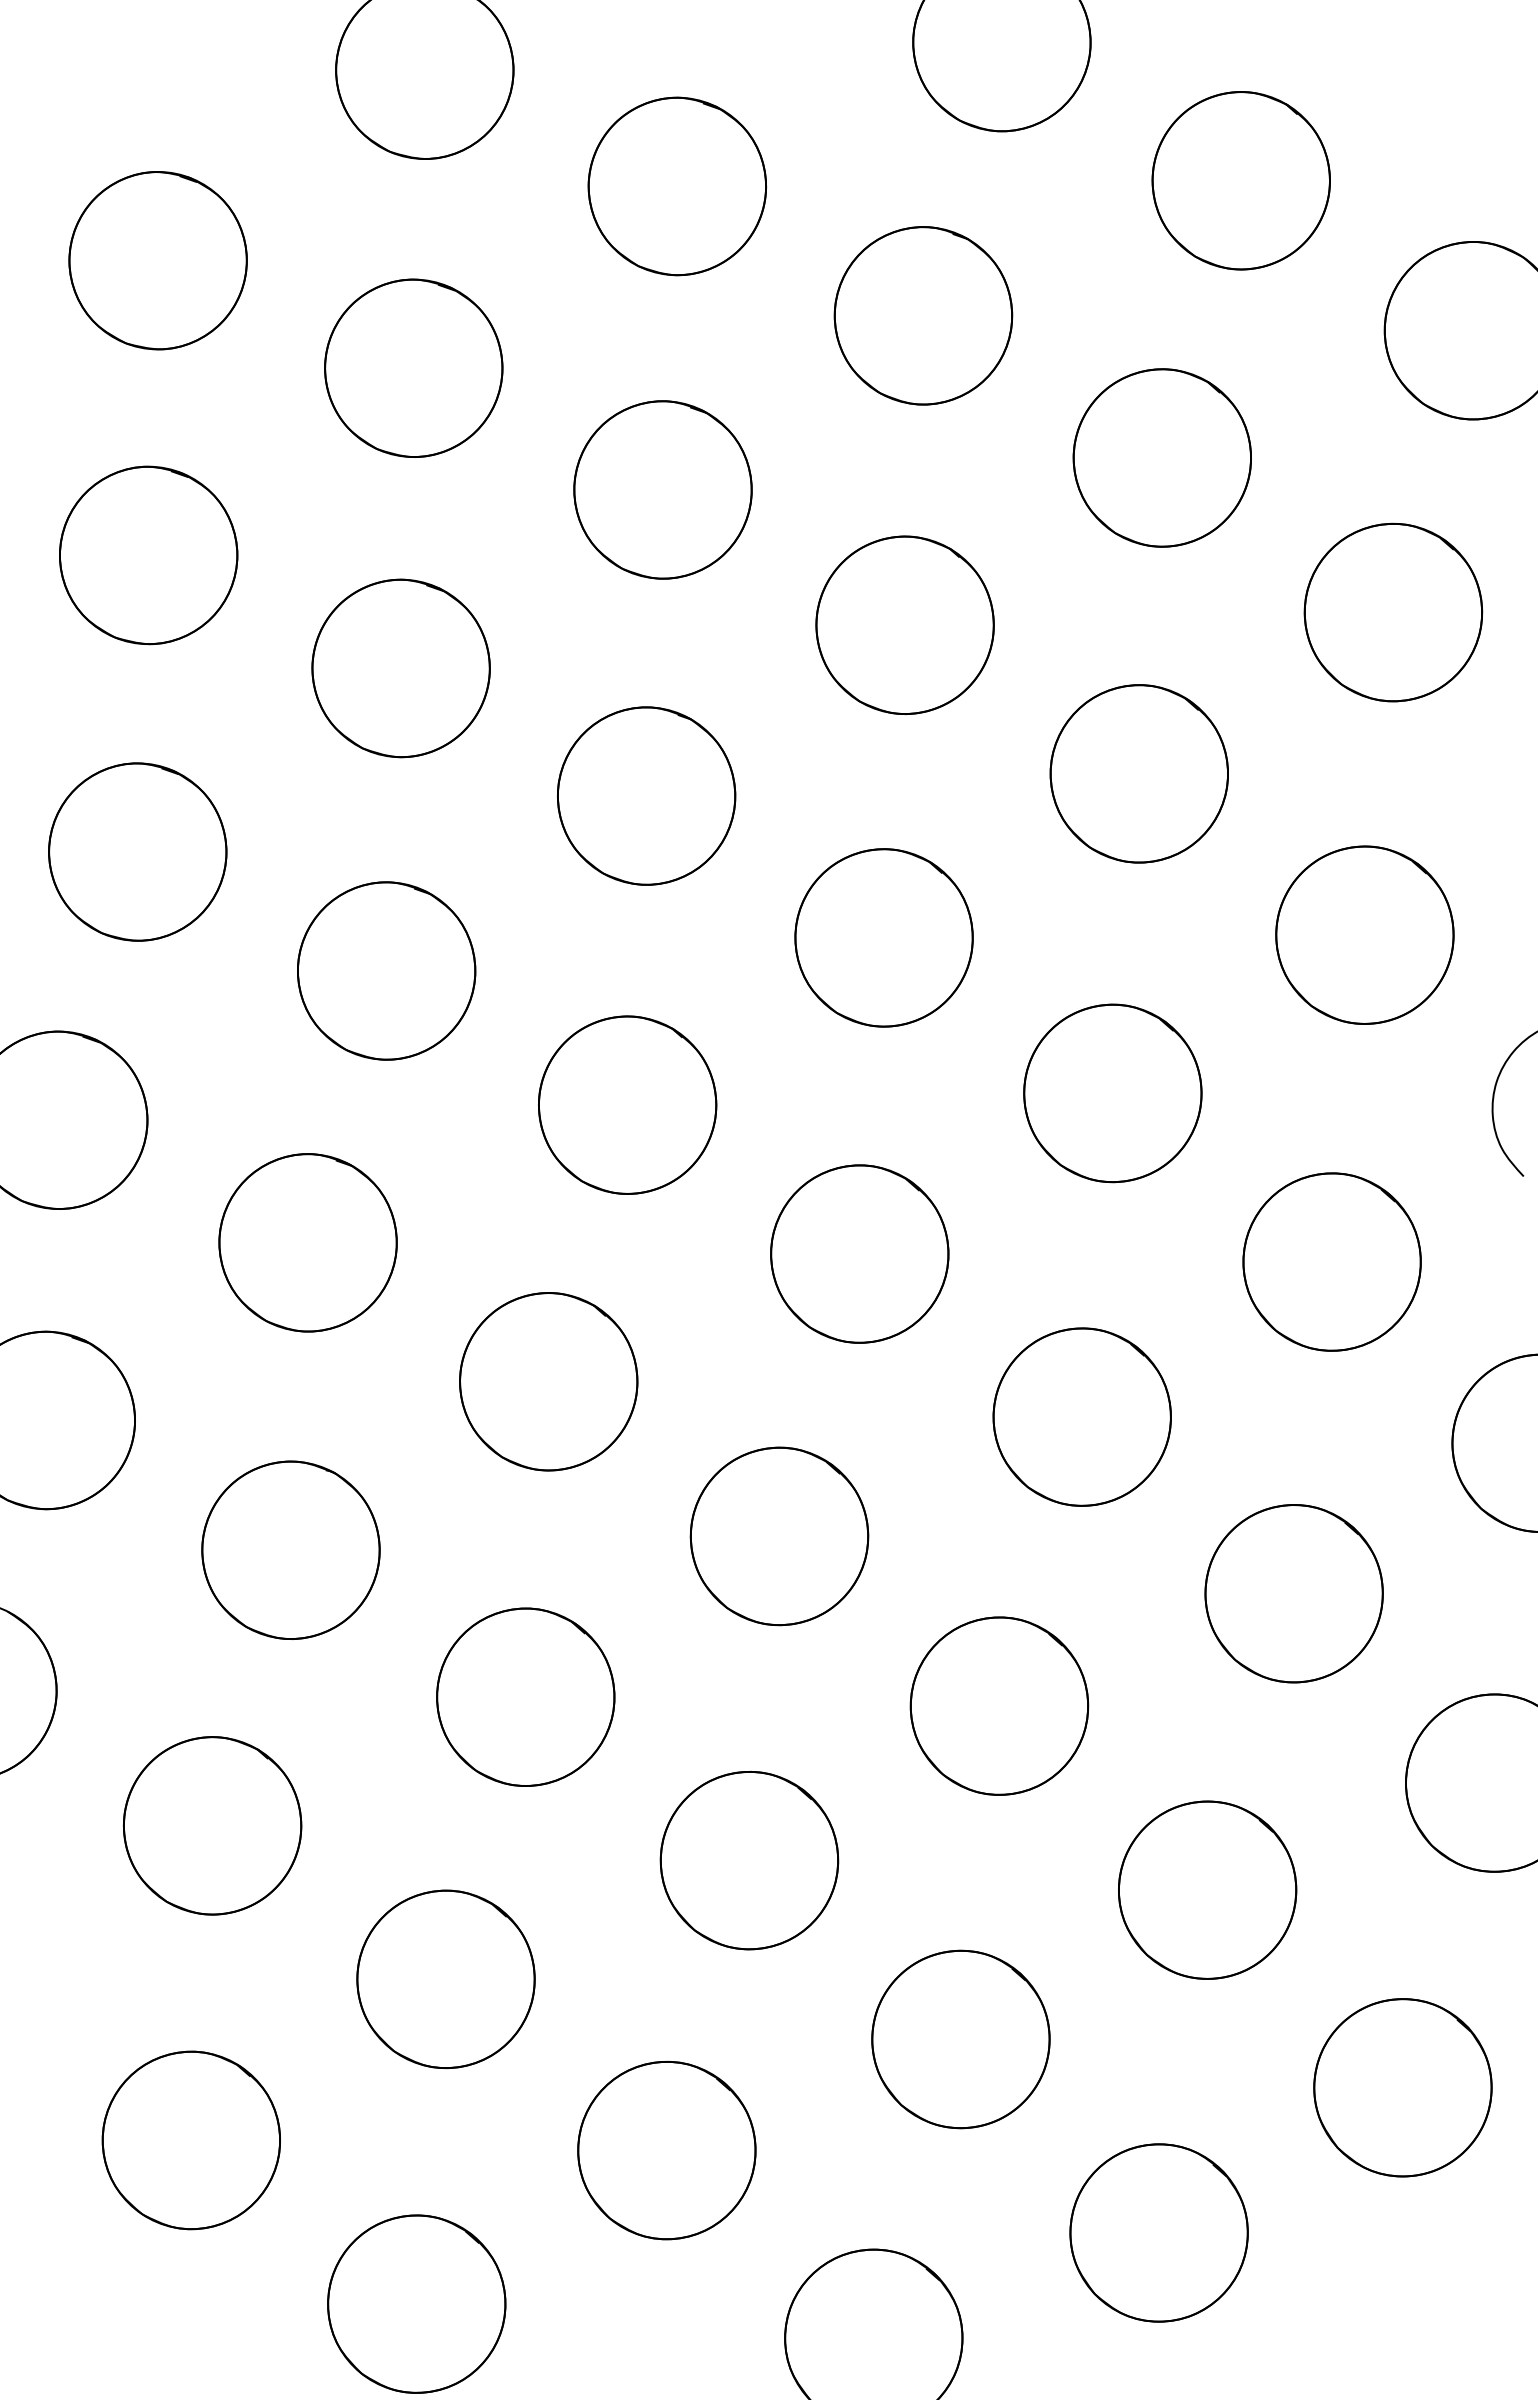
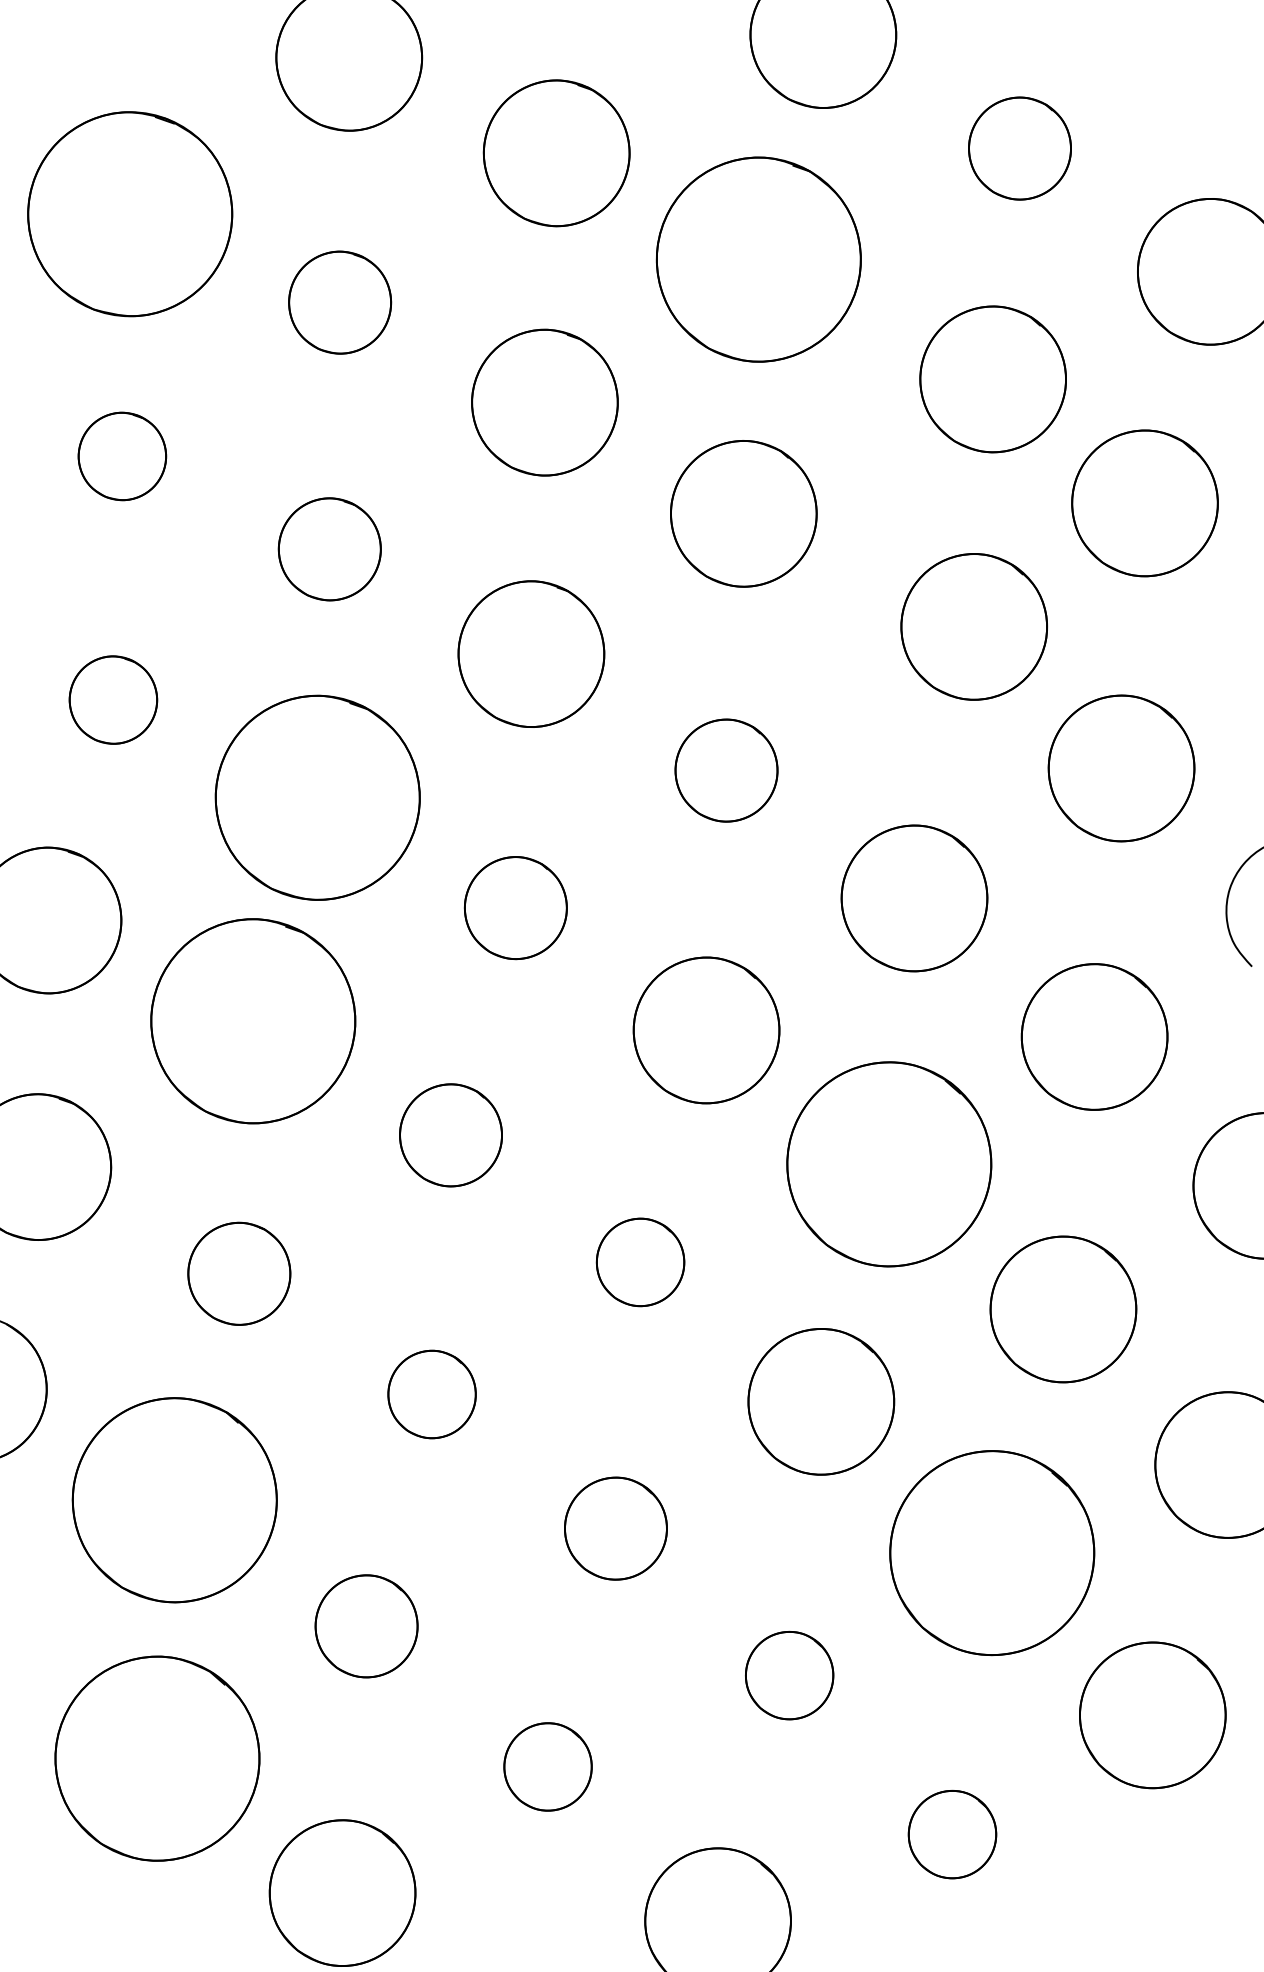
part: (1240, 180) -> (1019, 148), size x0.7
part: (157, 260) -> (129, 214), size x1.4
part: (922, 315) -> (758, 259), size x1.4
part: (412, 368) -> (339, 302), size x0.7
part: (1161, 458) -> (992, 379), moved
part: (148, 555) -> (122, 456), size x0.6
part: (400, 668) -> (329, 549), size x0.7
circle: (1138, 773) -> (973, 626), moved
part: (137, 851) -> (113, 699), size x0.6
part: (884, 937) -> (726, 770), size x0.7
circle: (386, 970) -> (317, 797), size x1.4
circle: (627, 1104) -> (515, 907), size x0.7
part: (308, 1241) -> (253, 1020), size x1.4
part: (548, 1381) -> (450, 1135), size x0.7
part: (1082, 1417) -> (889, 1164), size x1.4
part: (779, 1536) -> (640, 1262), size x0.6
part: (291, 1549) -> (239, 1273), size x0.7
part: (524, 1697) -> (431, 1394), size x0.6
circle: (212, 1825) -> (174, 1499), size x1.4
part: (748, 1860) -> (615, 1528), size x0.7
part: (1207, 1889) -> (992, 1552), size x1.4
part: (445, 1979) -> (366, 1626), size x0.7
part: (960, 2039) -> (789, 1675), size x0.6
part: (191, 2140) -> (157, 1758), size x1.4
circle: (666, 2150) -> (547, 1766), size x0.6
part: (1159, 2232) -> (952, 1834), size x0.6

